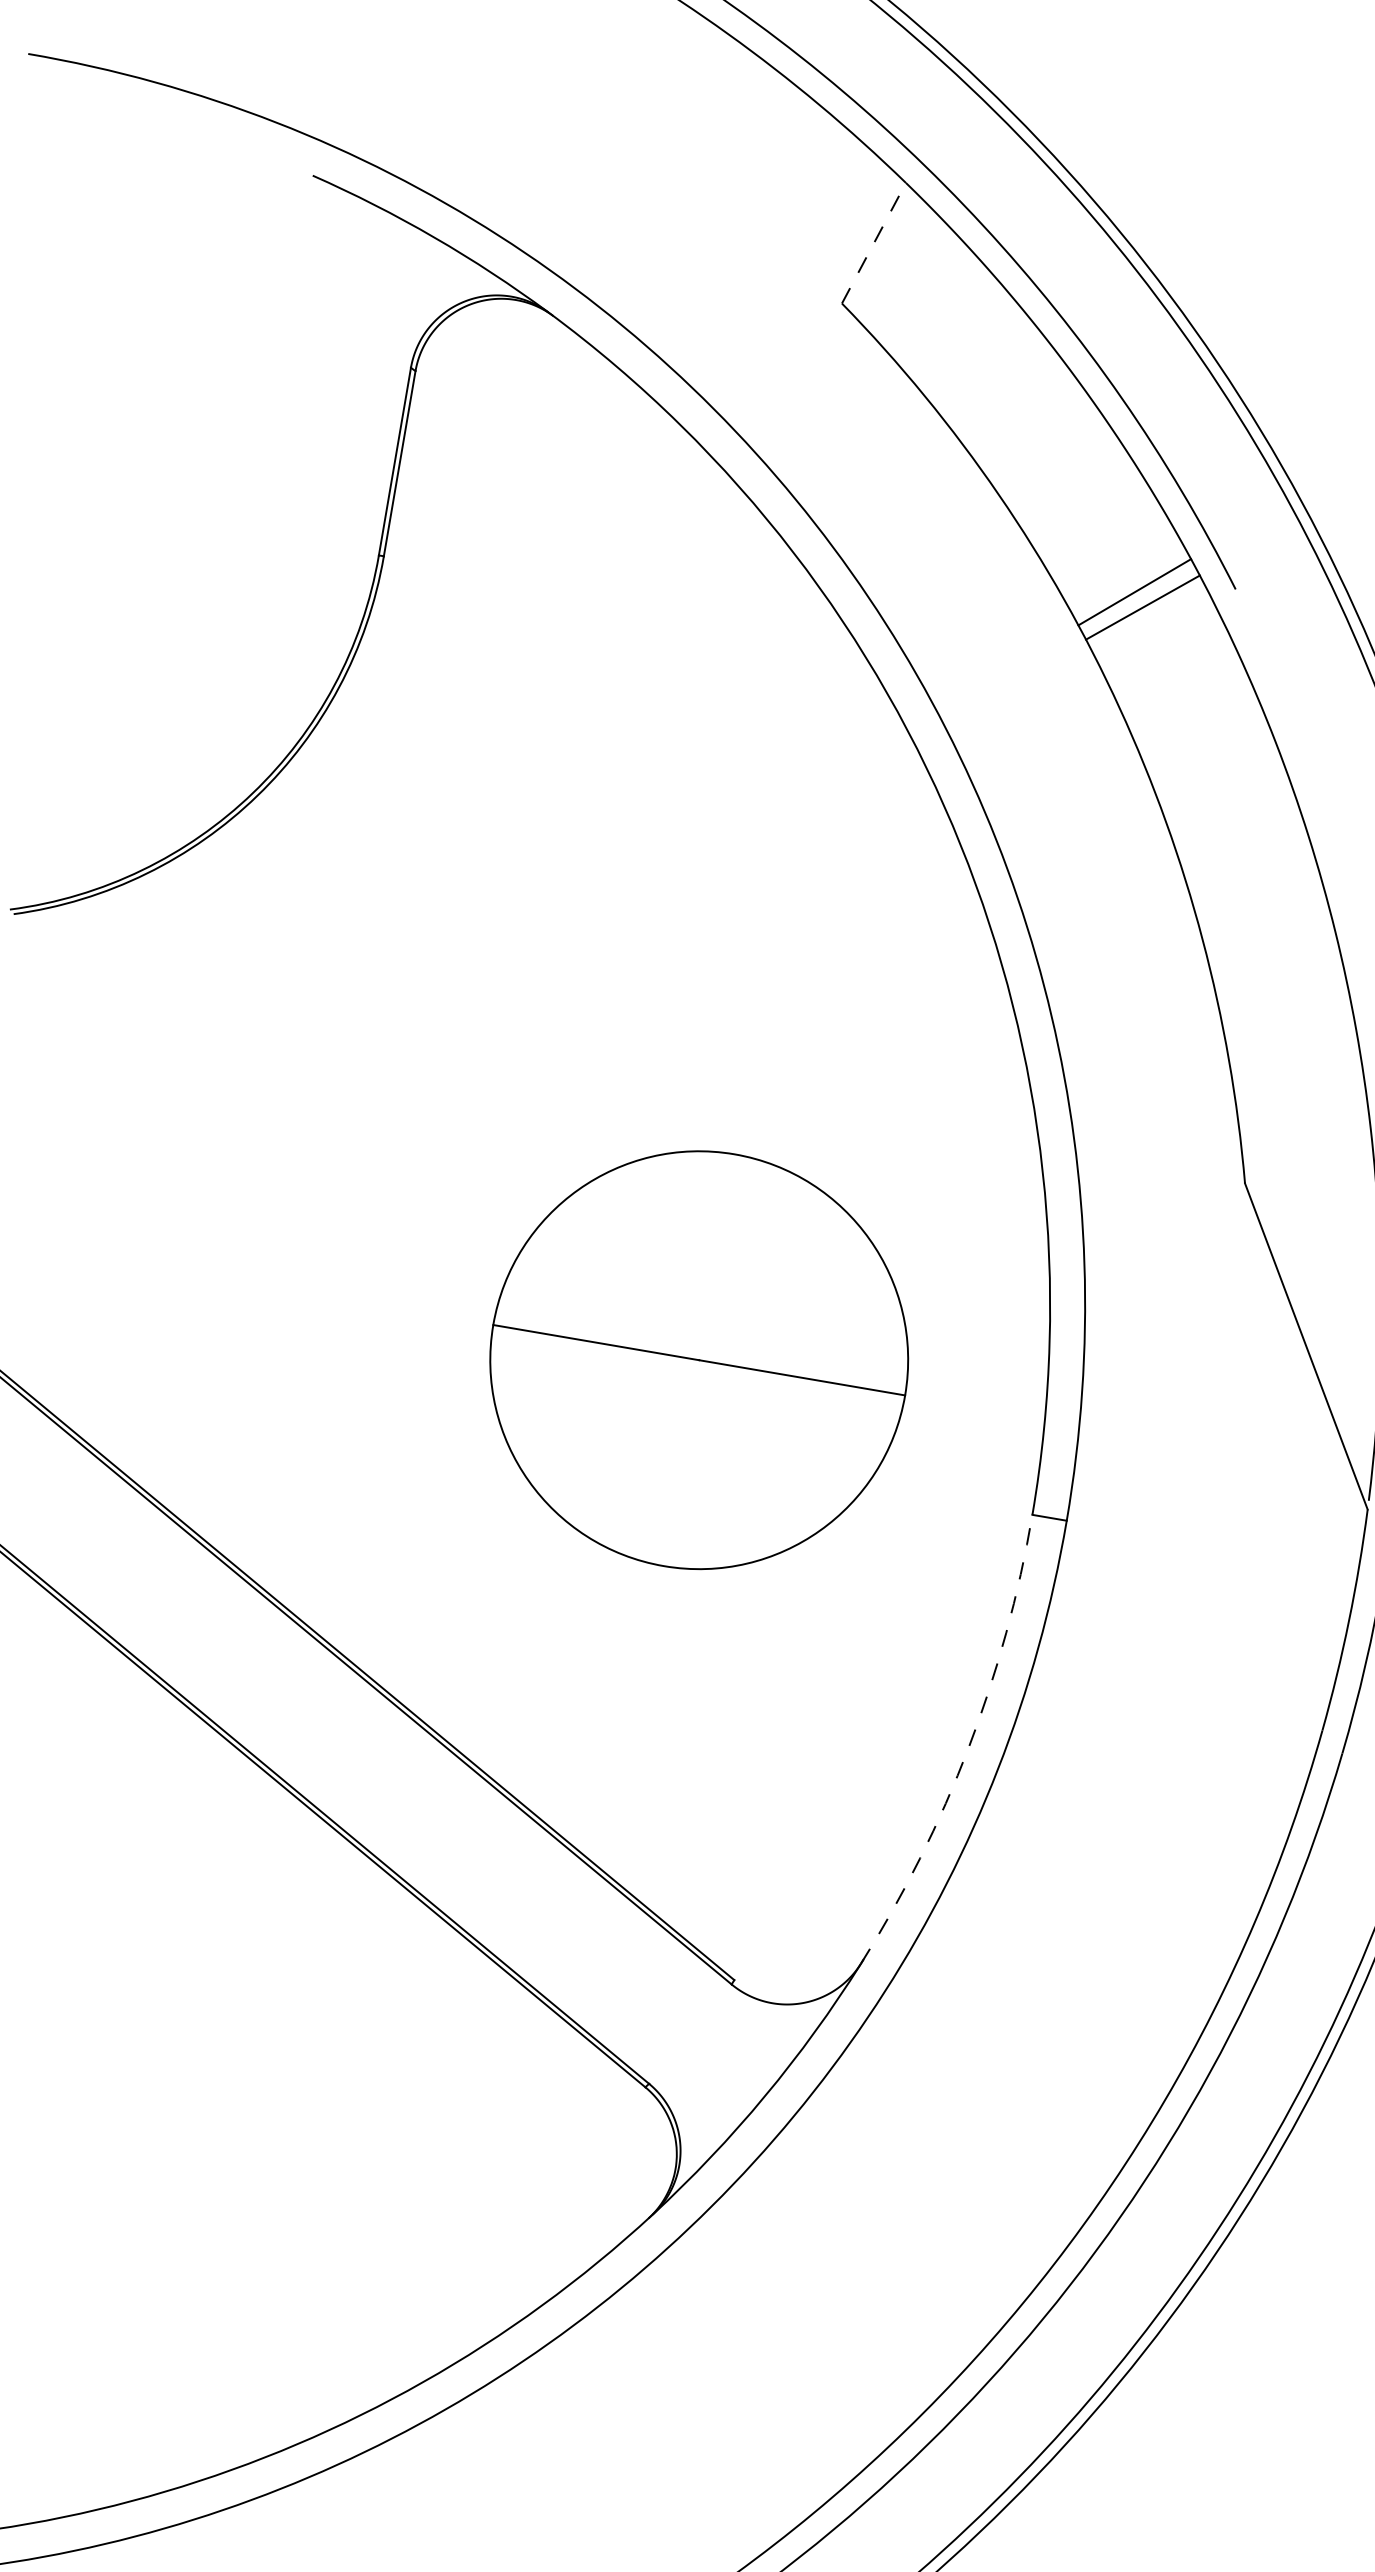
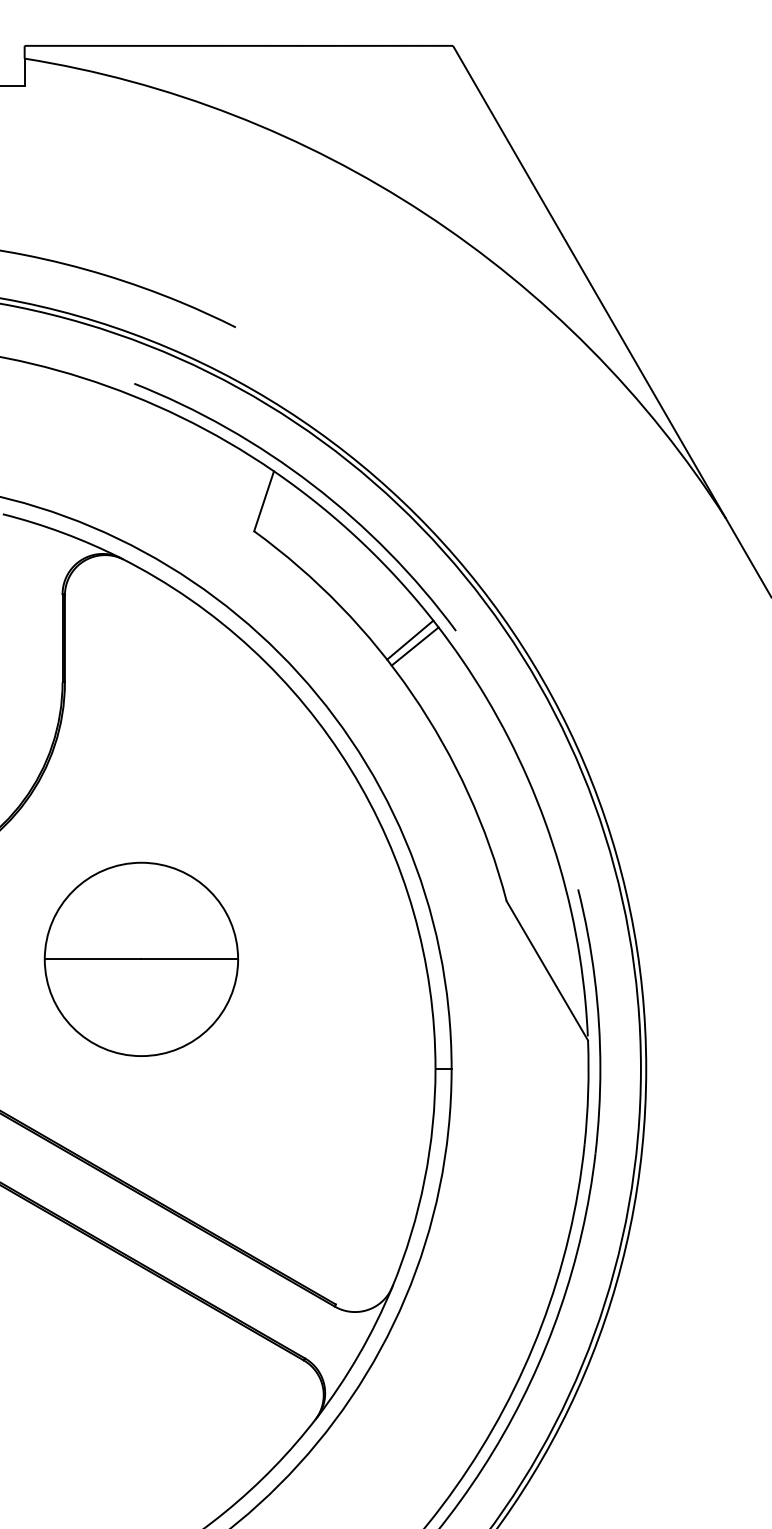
line: (874, 243) -> (264, 501), dashed -> solid
part: (697, 1357) -> (140, 958), moved
arc: (968, 1748) -> (424, 1180), dashed -> solid

